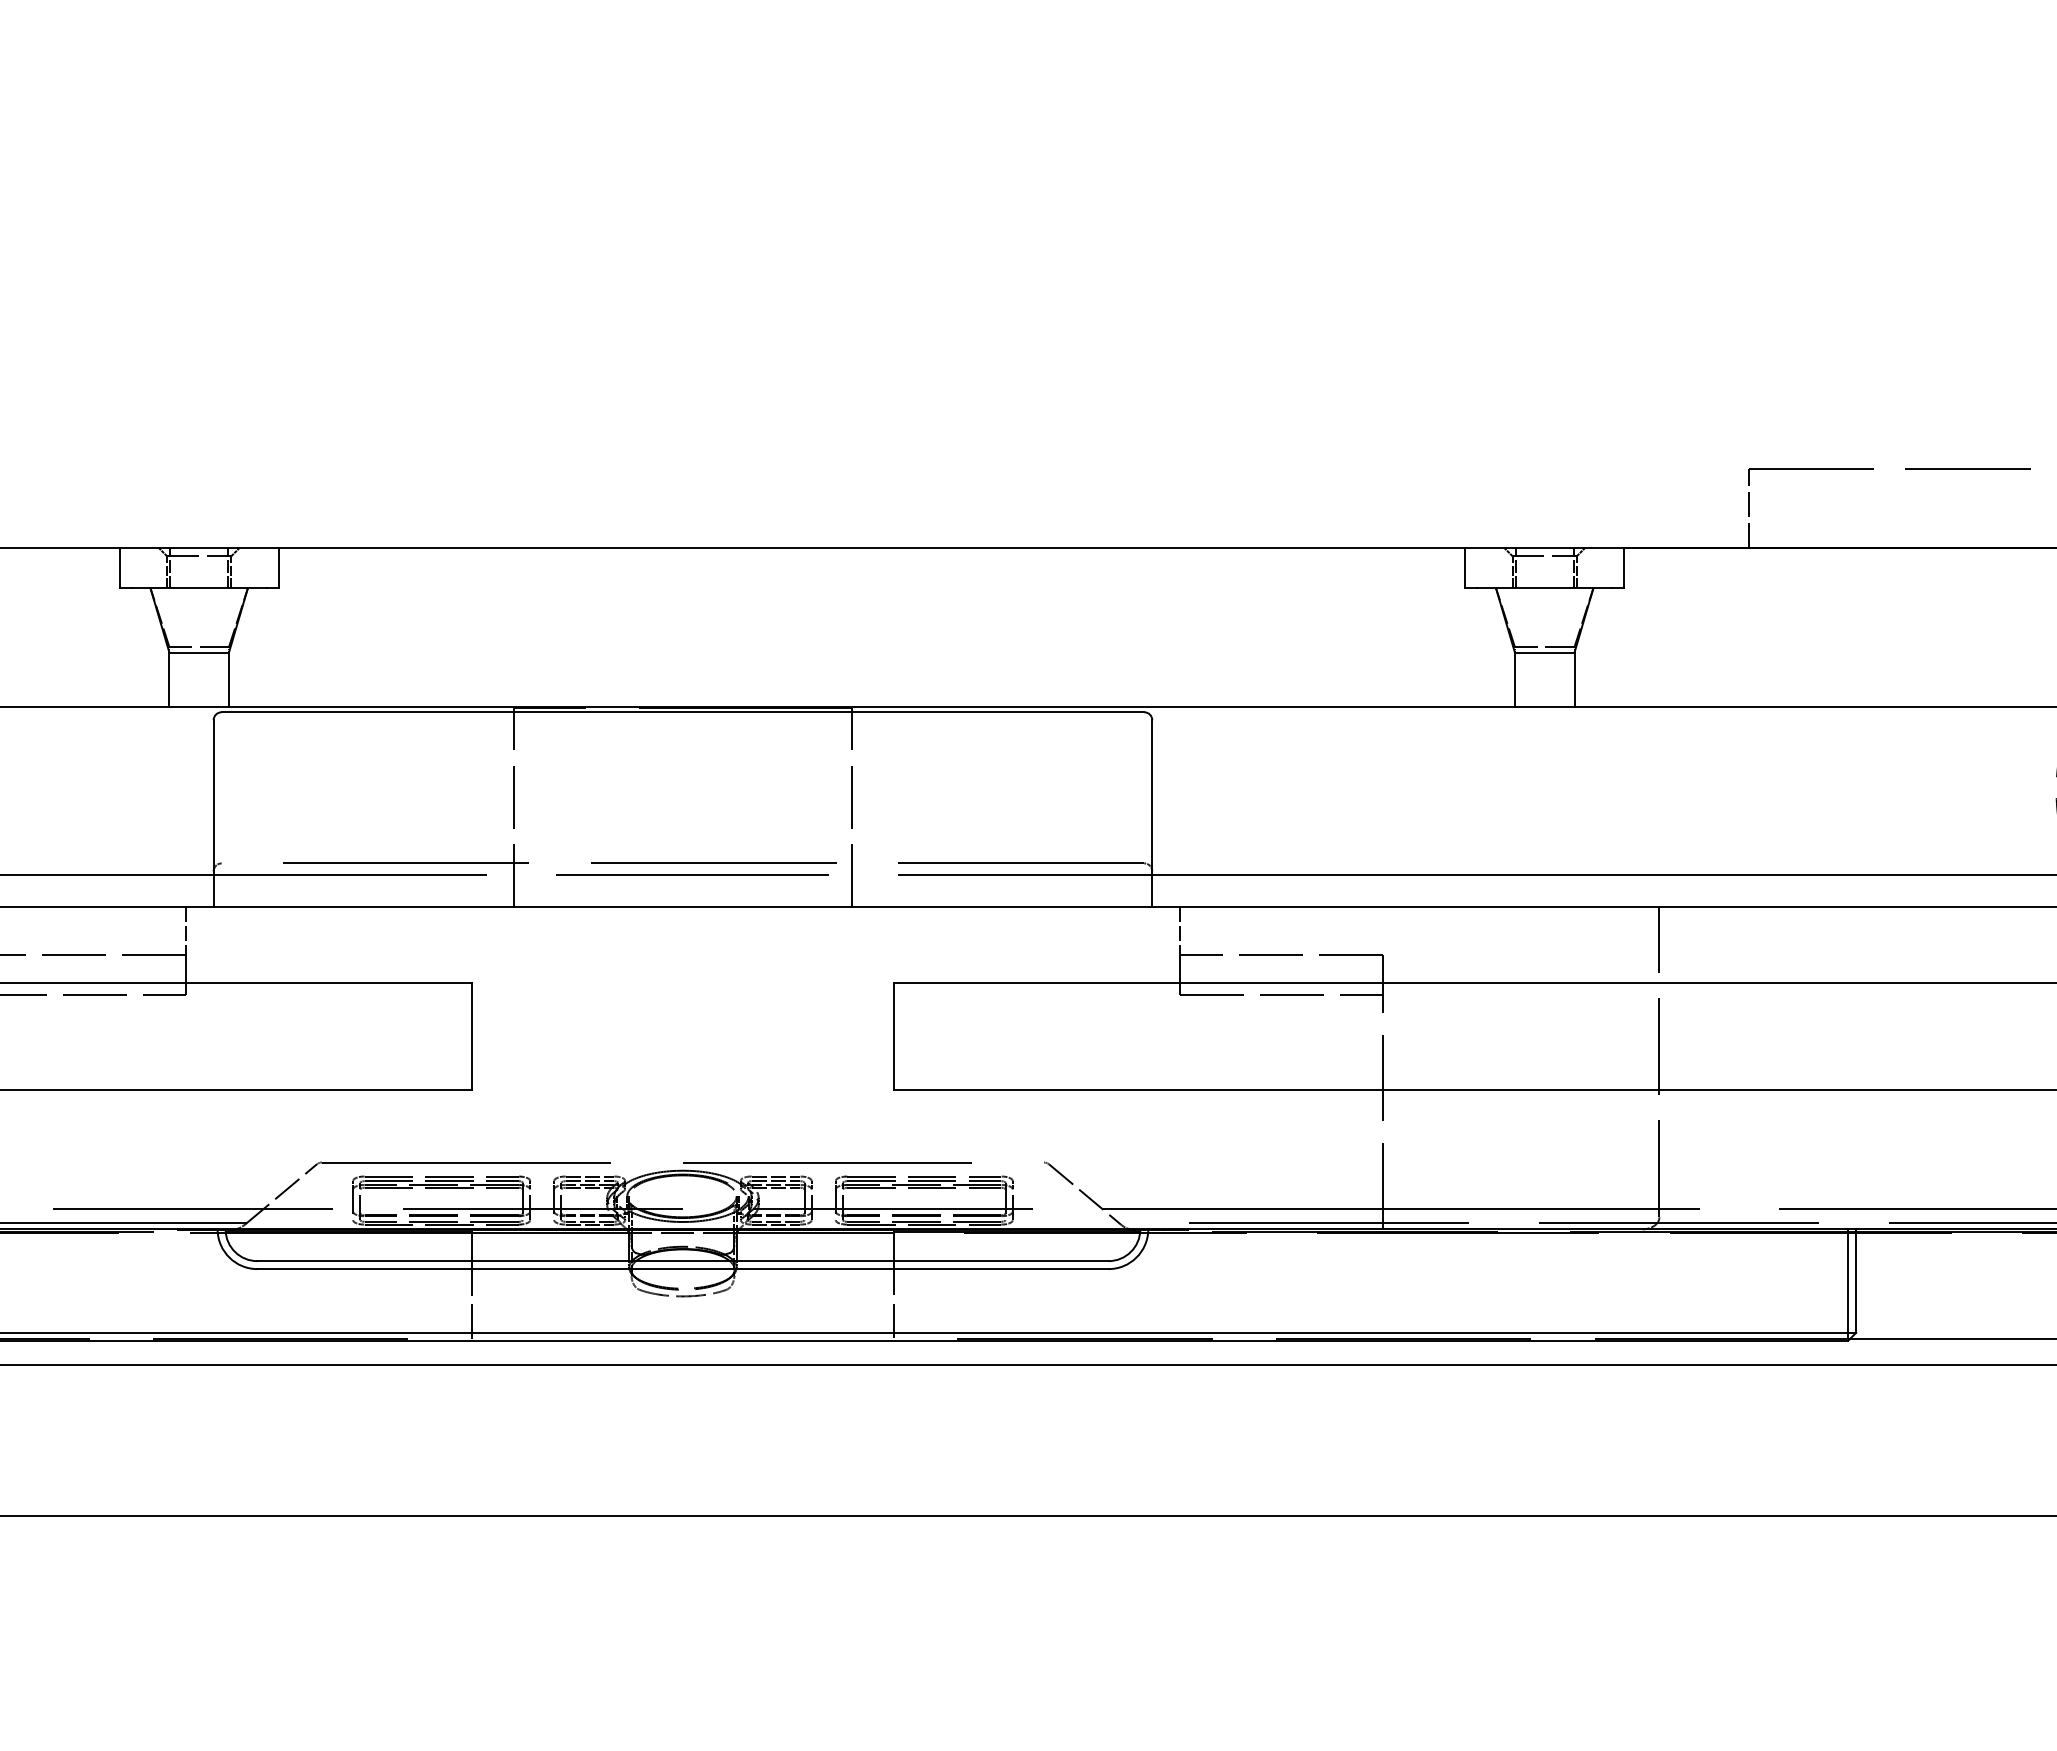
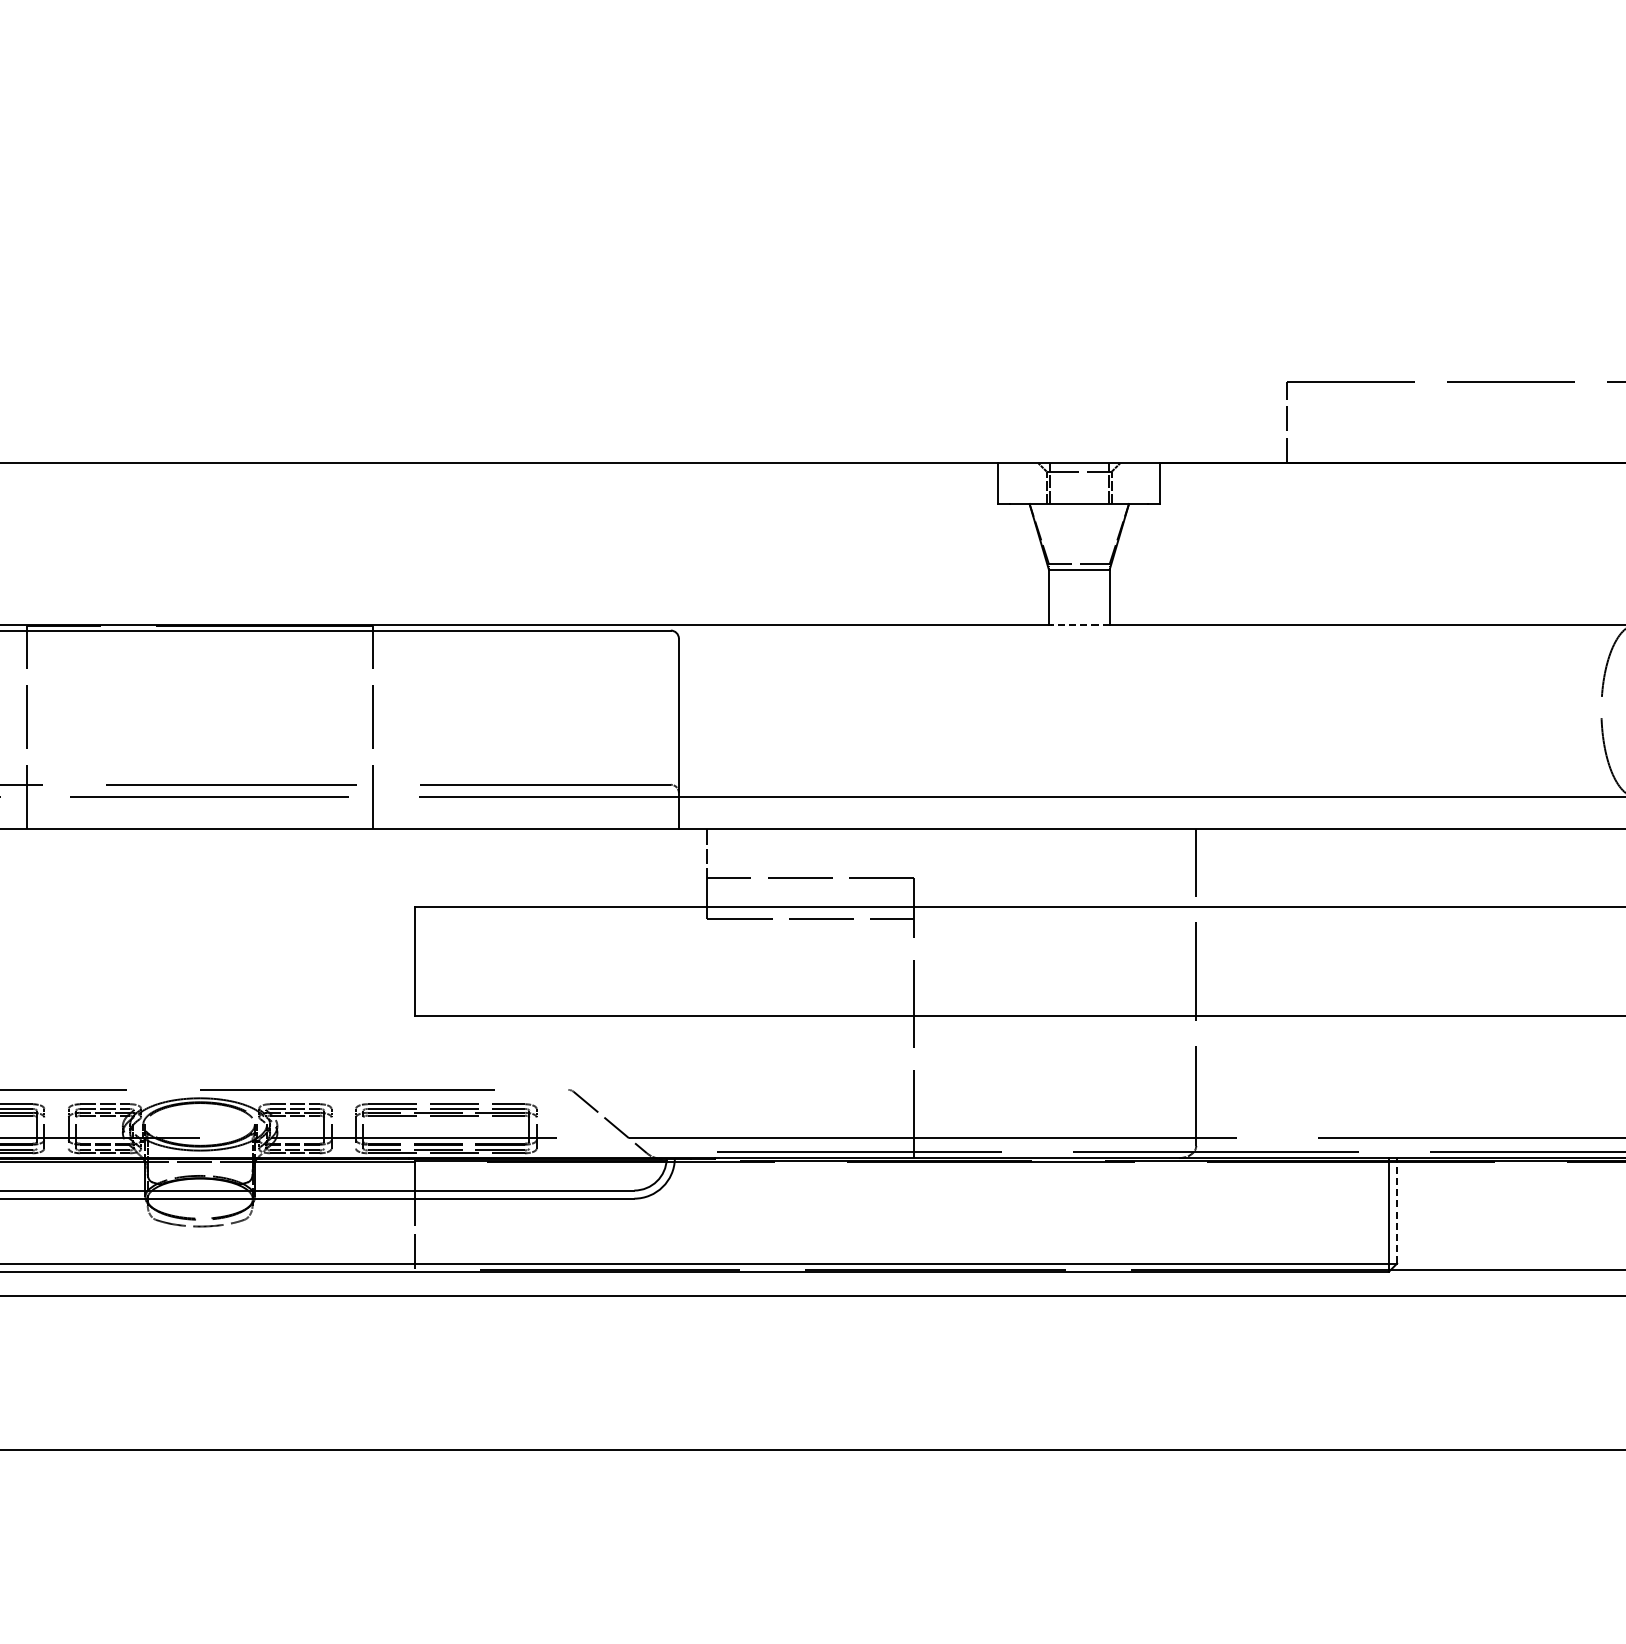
line: (1546, 706) -> (1081, 624), solid -> dashed
line: (1856, 1281) -> (1397, 1211), solid -> dashed

